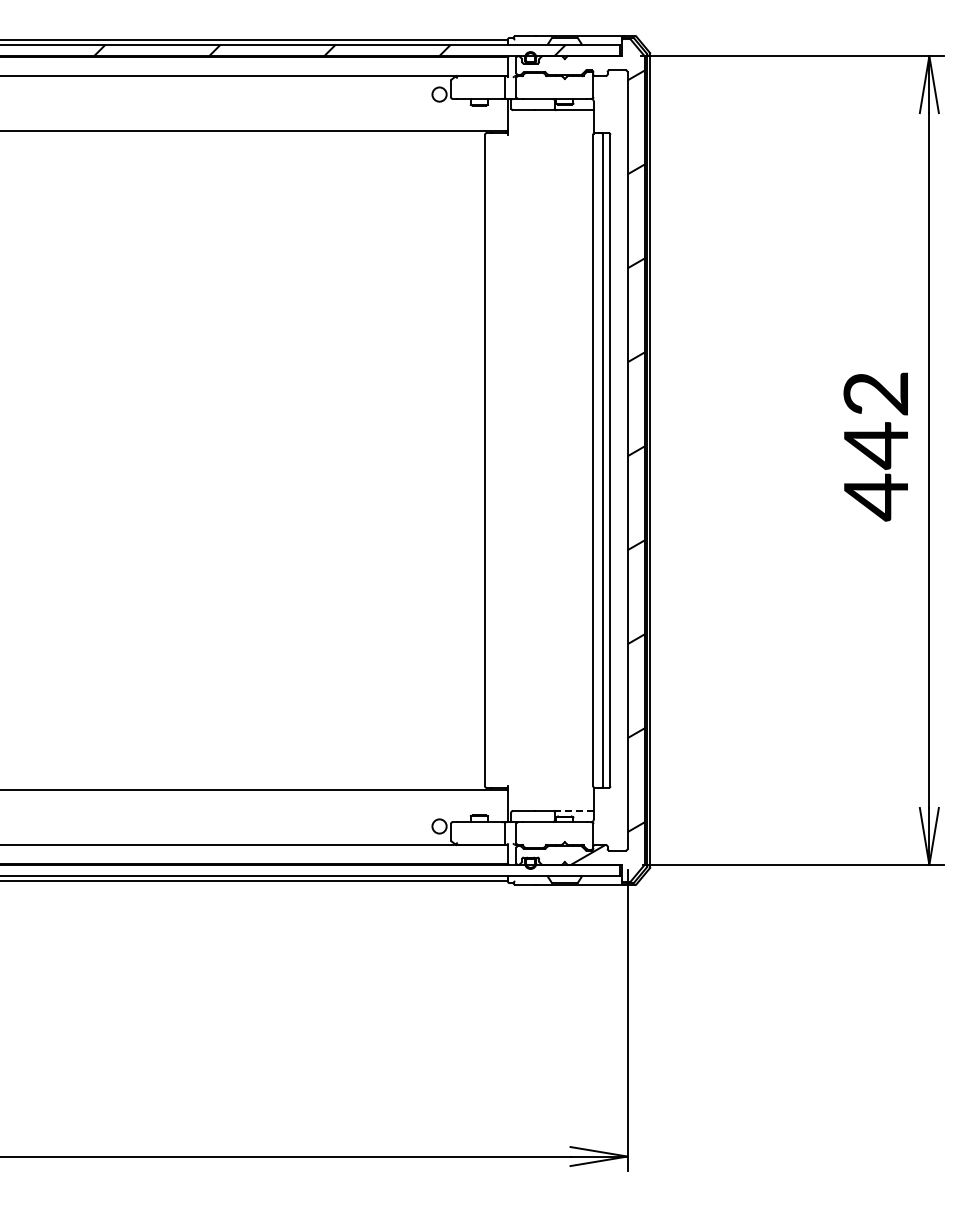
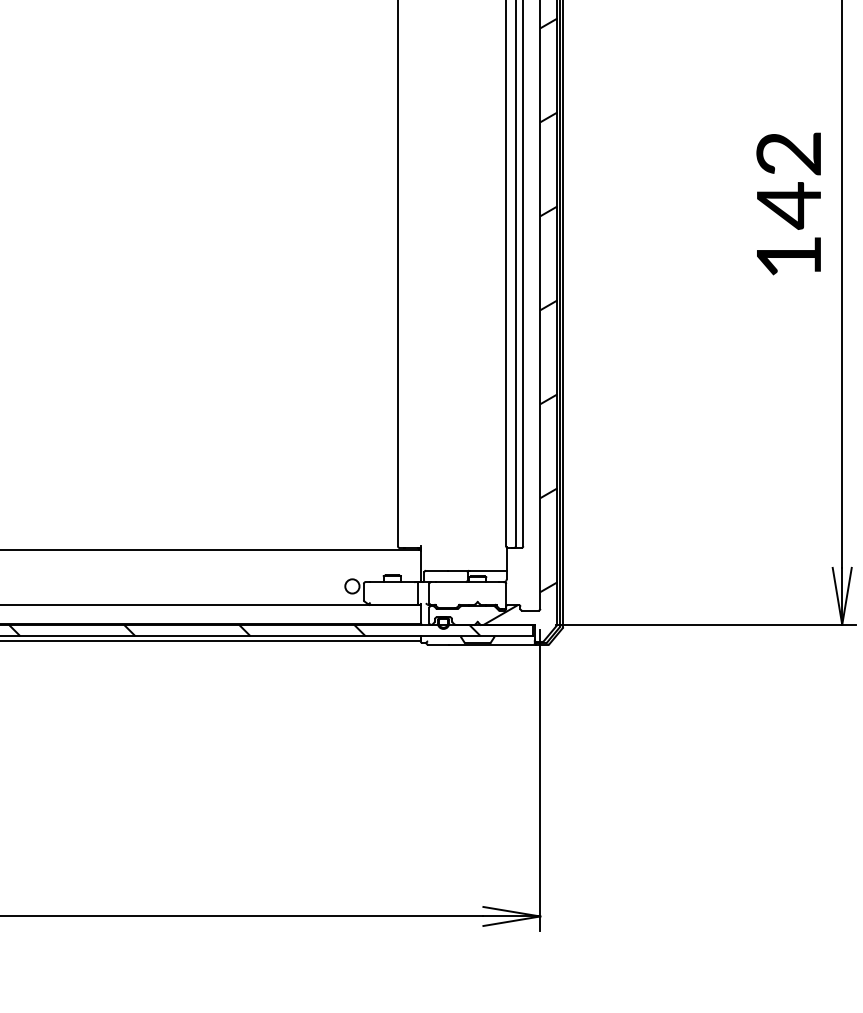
text: (875, 497) -> (788, 257), 442 -> 142
line: (575, 810) -> (488, 570), dashed -> solid
hatch: (331, 870) -> (244, 630), added

